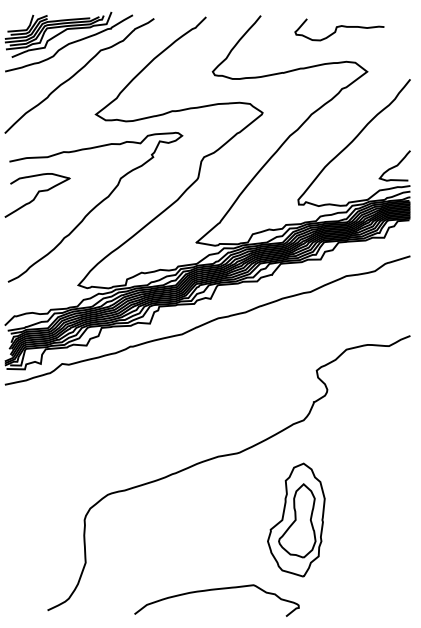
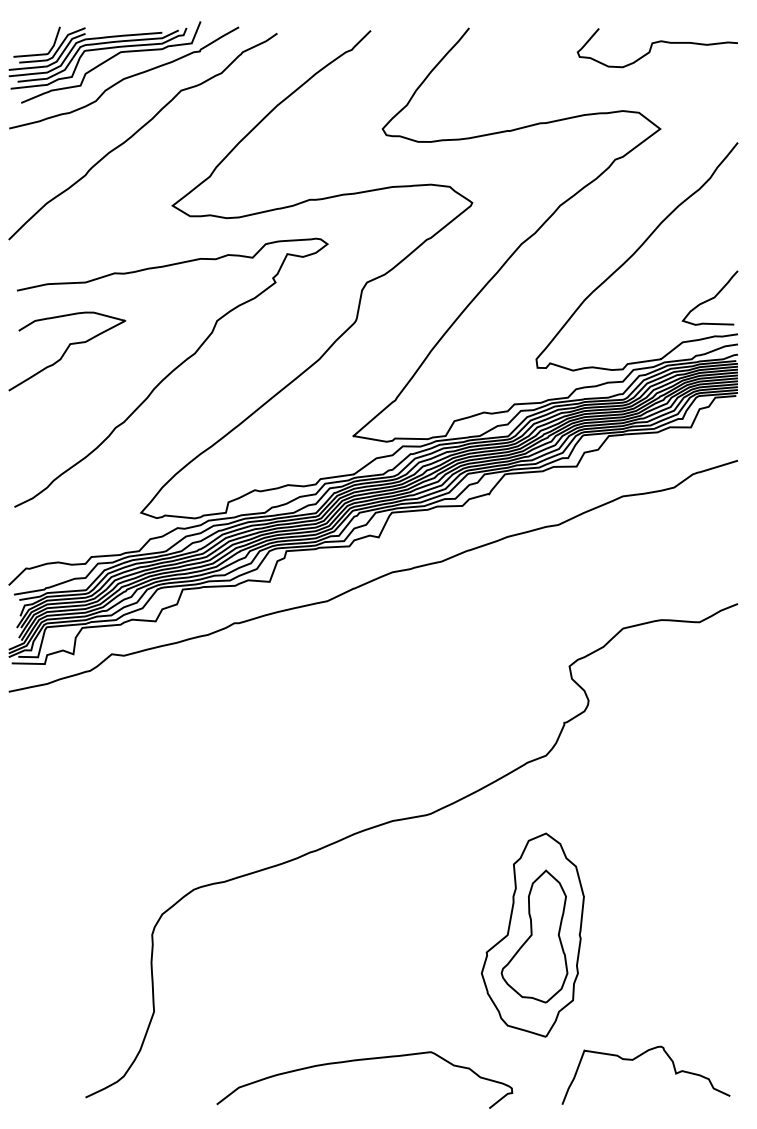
curve: (339, 27) -> (657, 43), moved
curve: (355, 588) -> (639, 1058), added
curve: (216, 590) -> (364, 1061), moved

